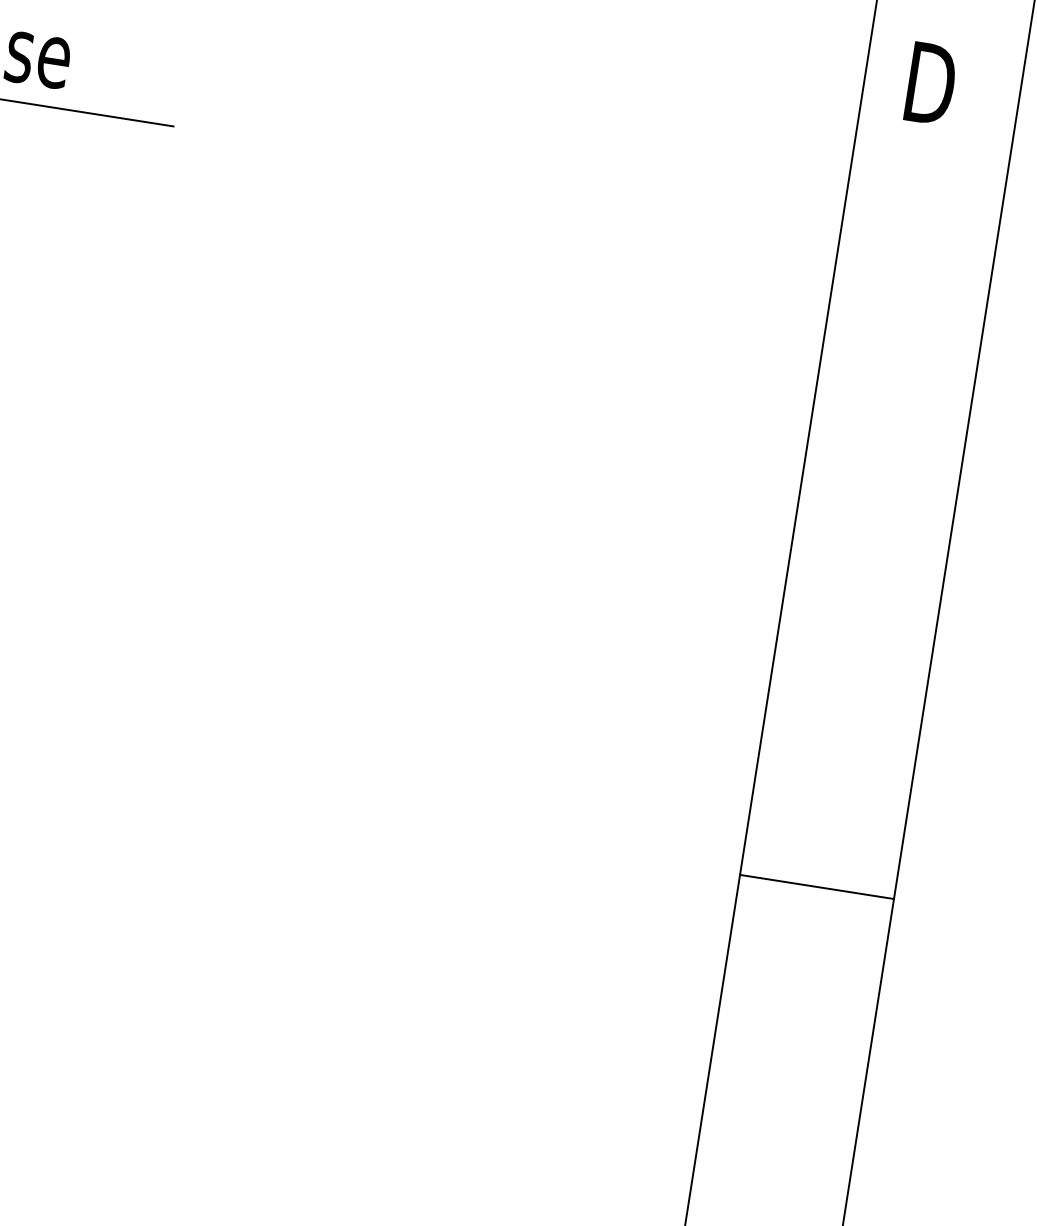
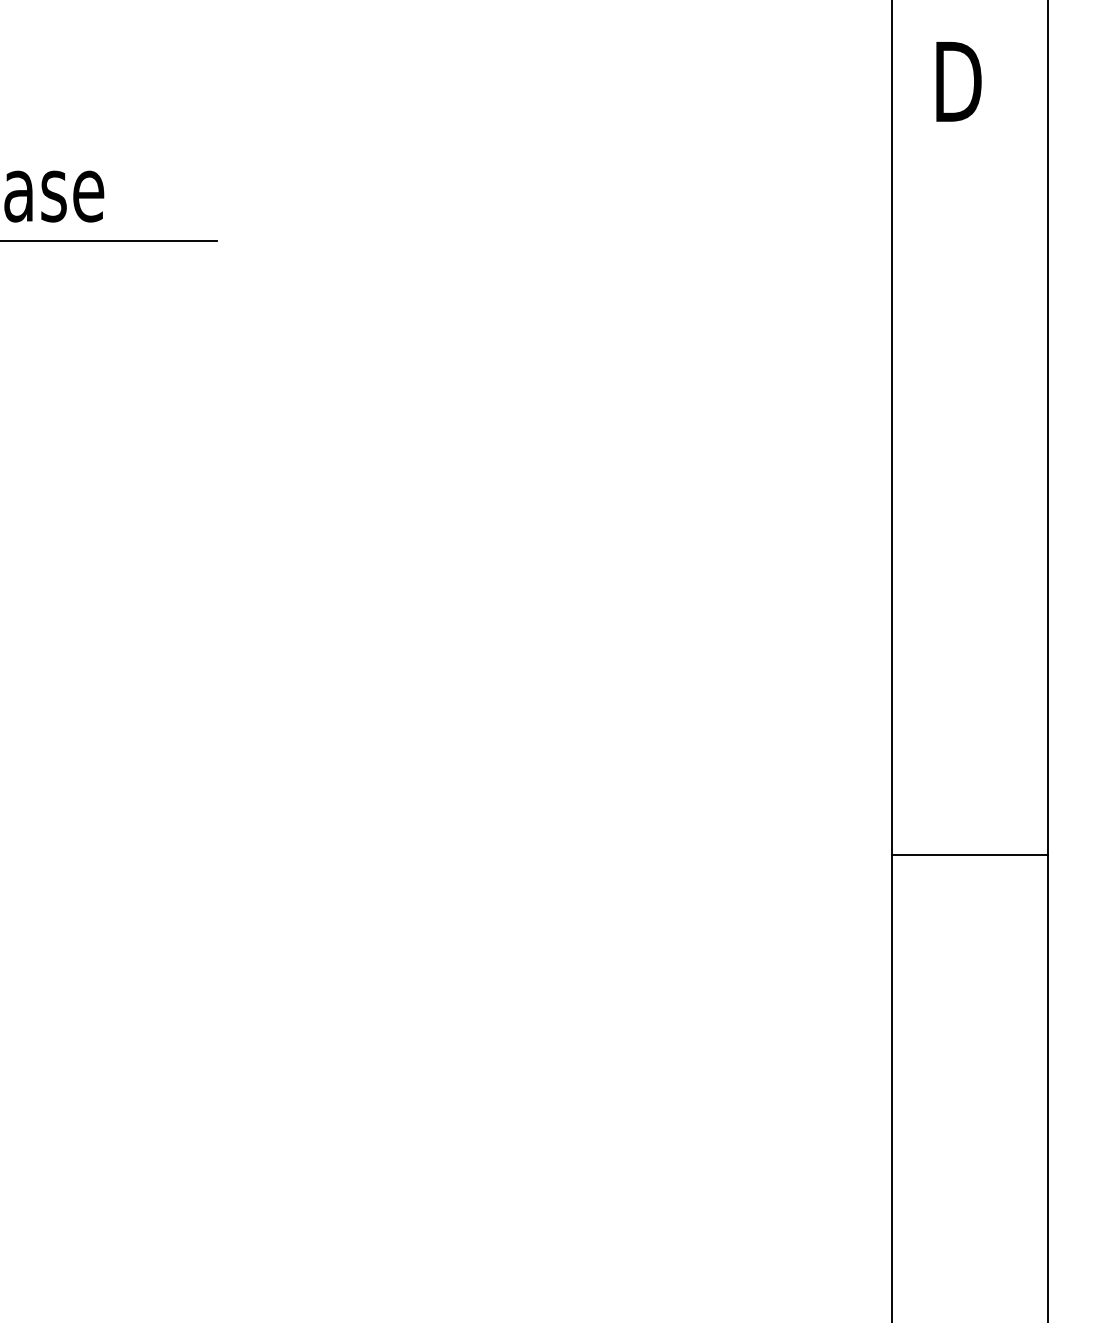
line: (817, 886) -> (970, 854), moved

